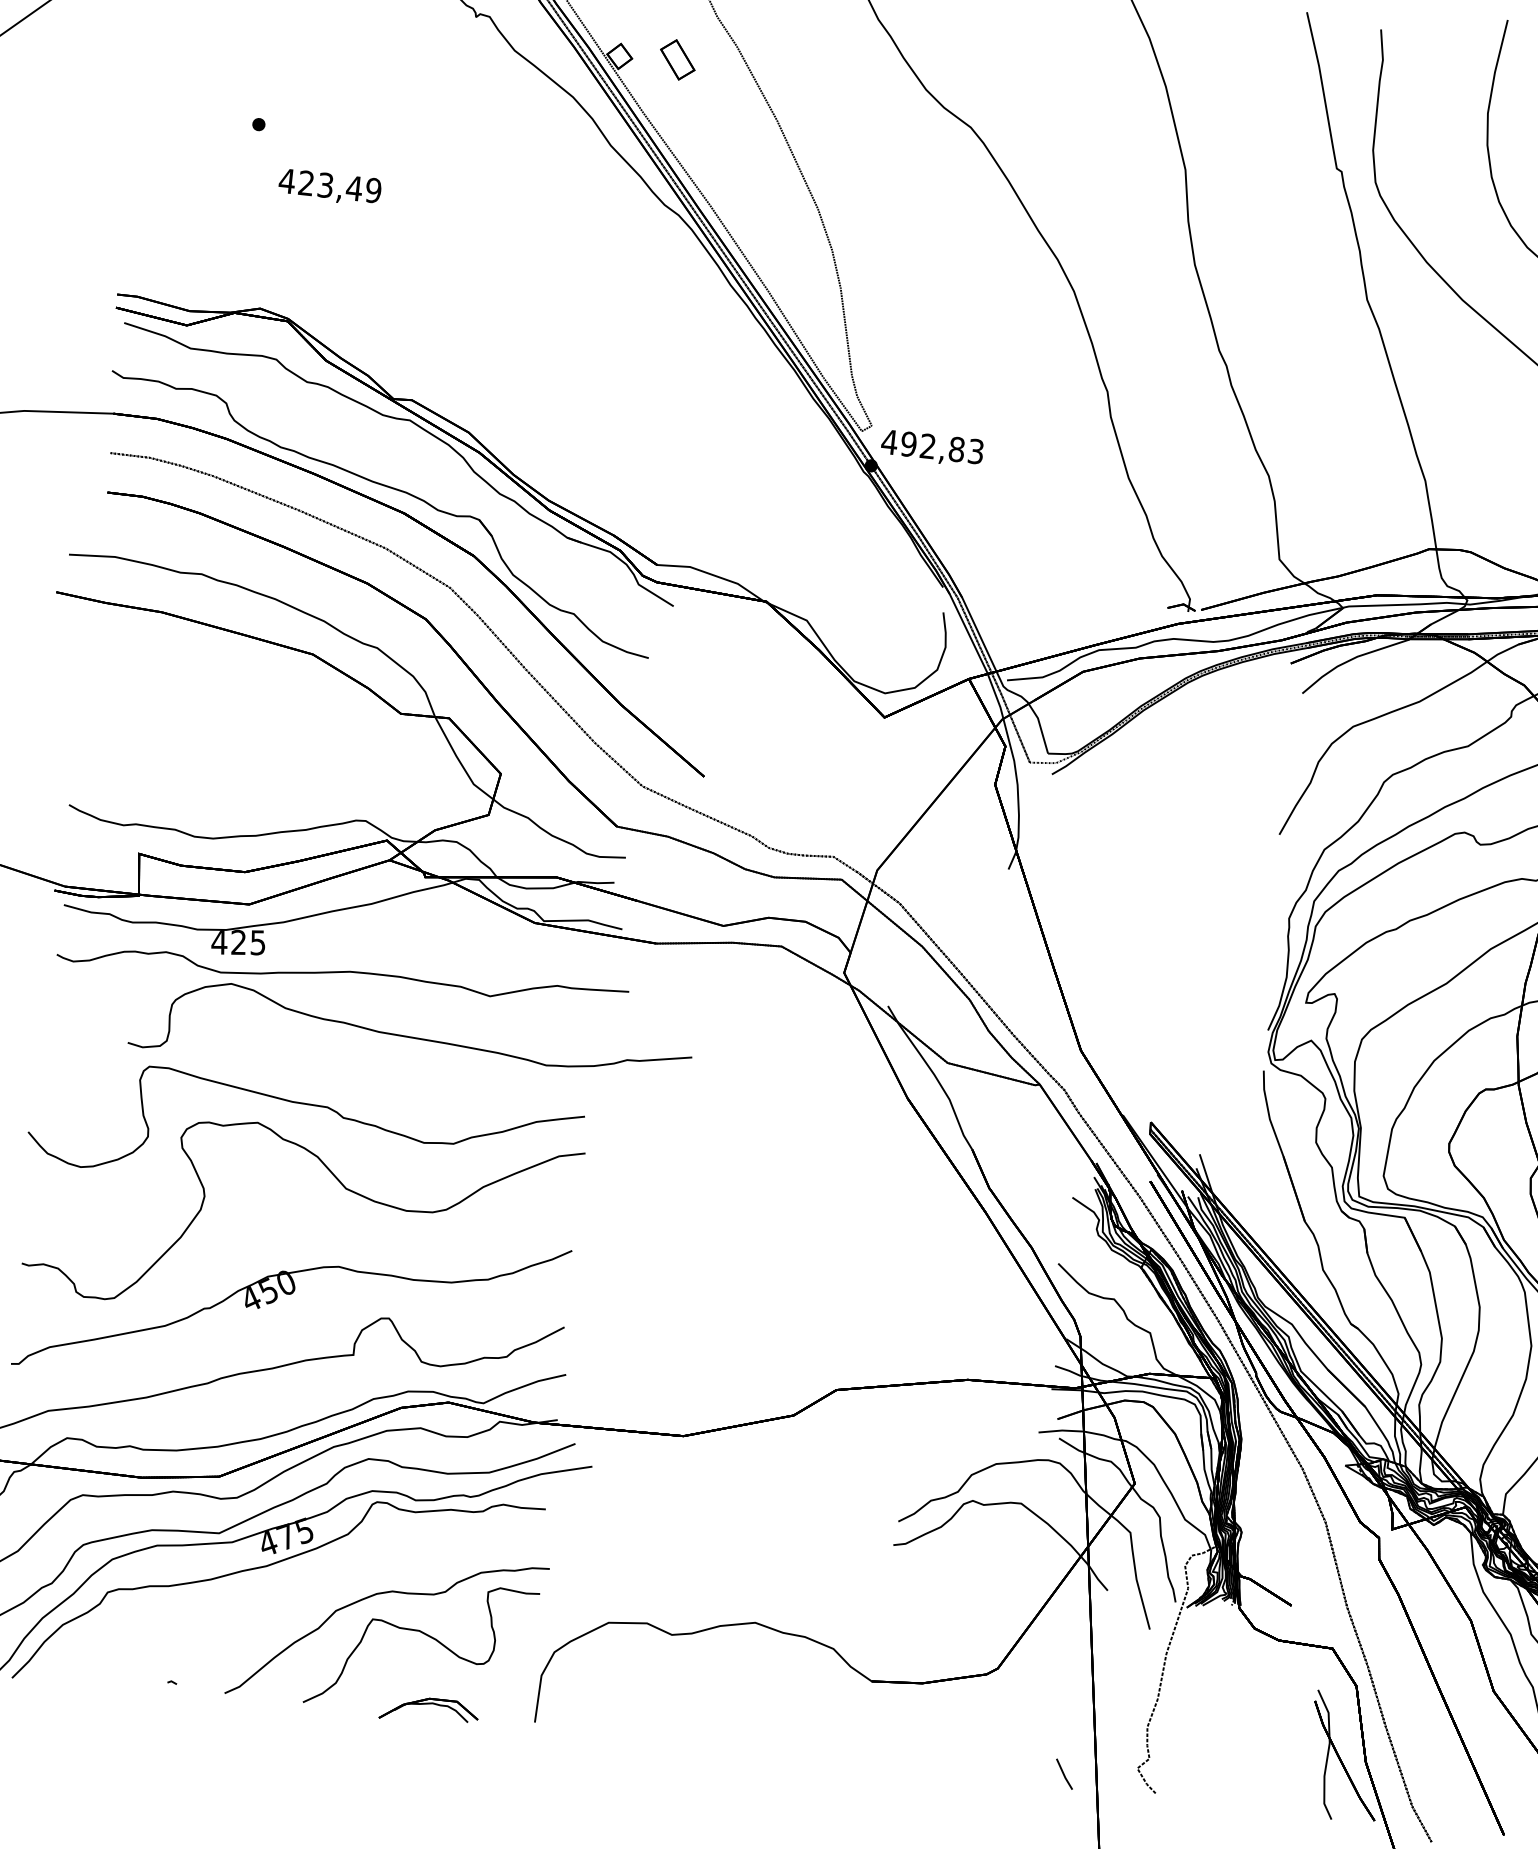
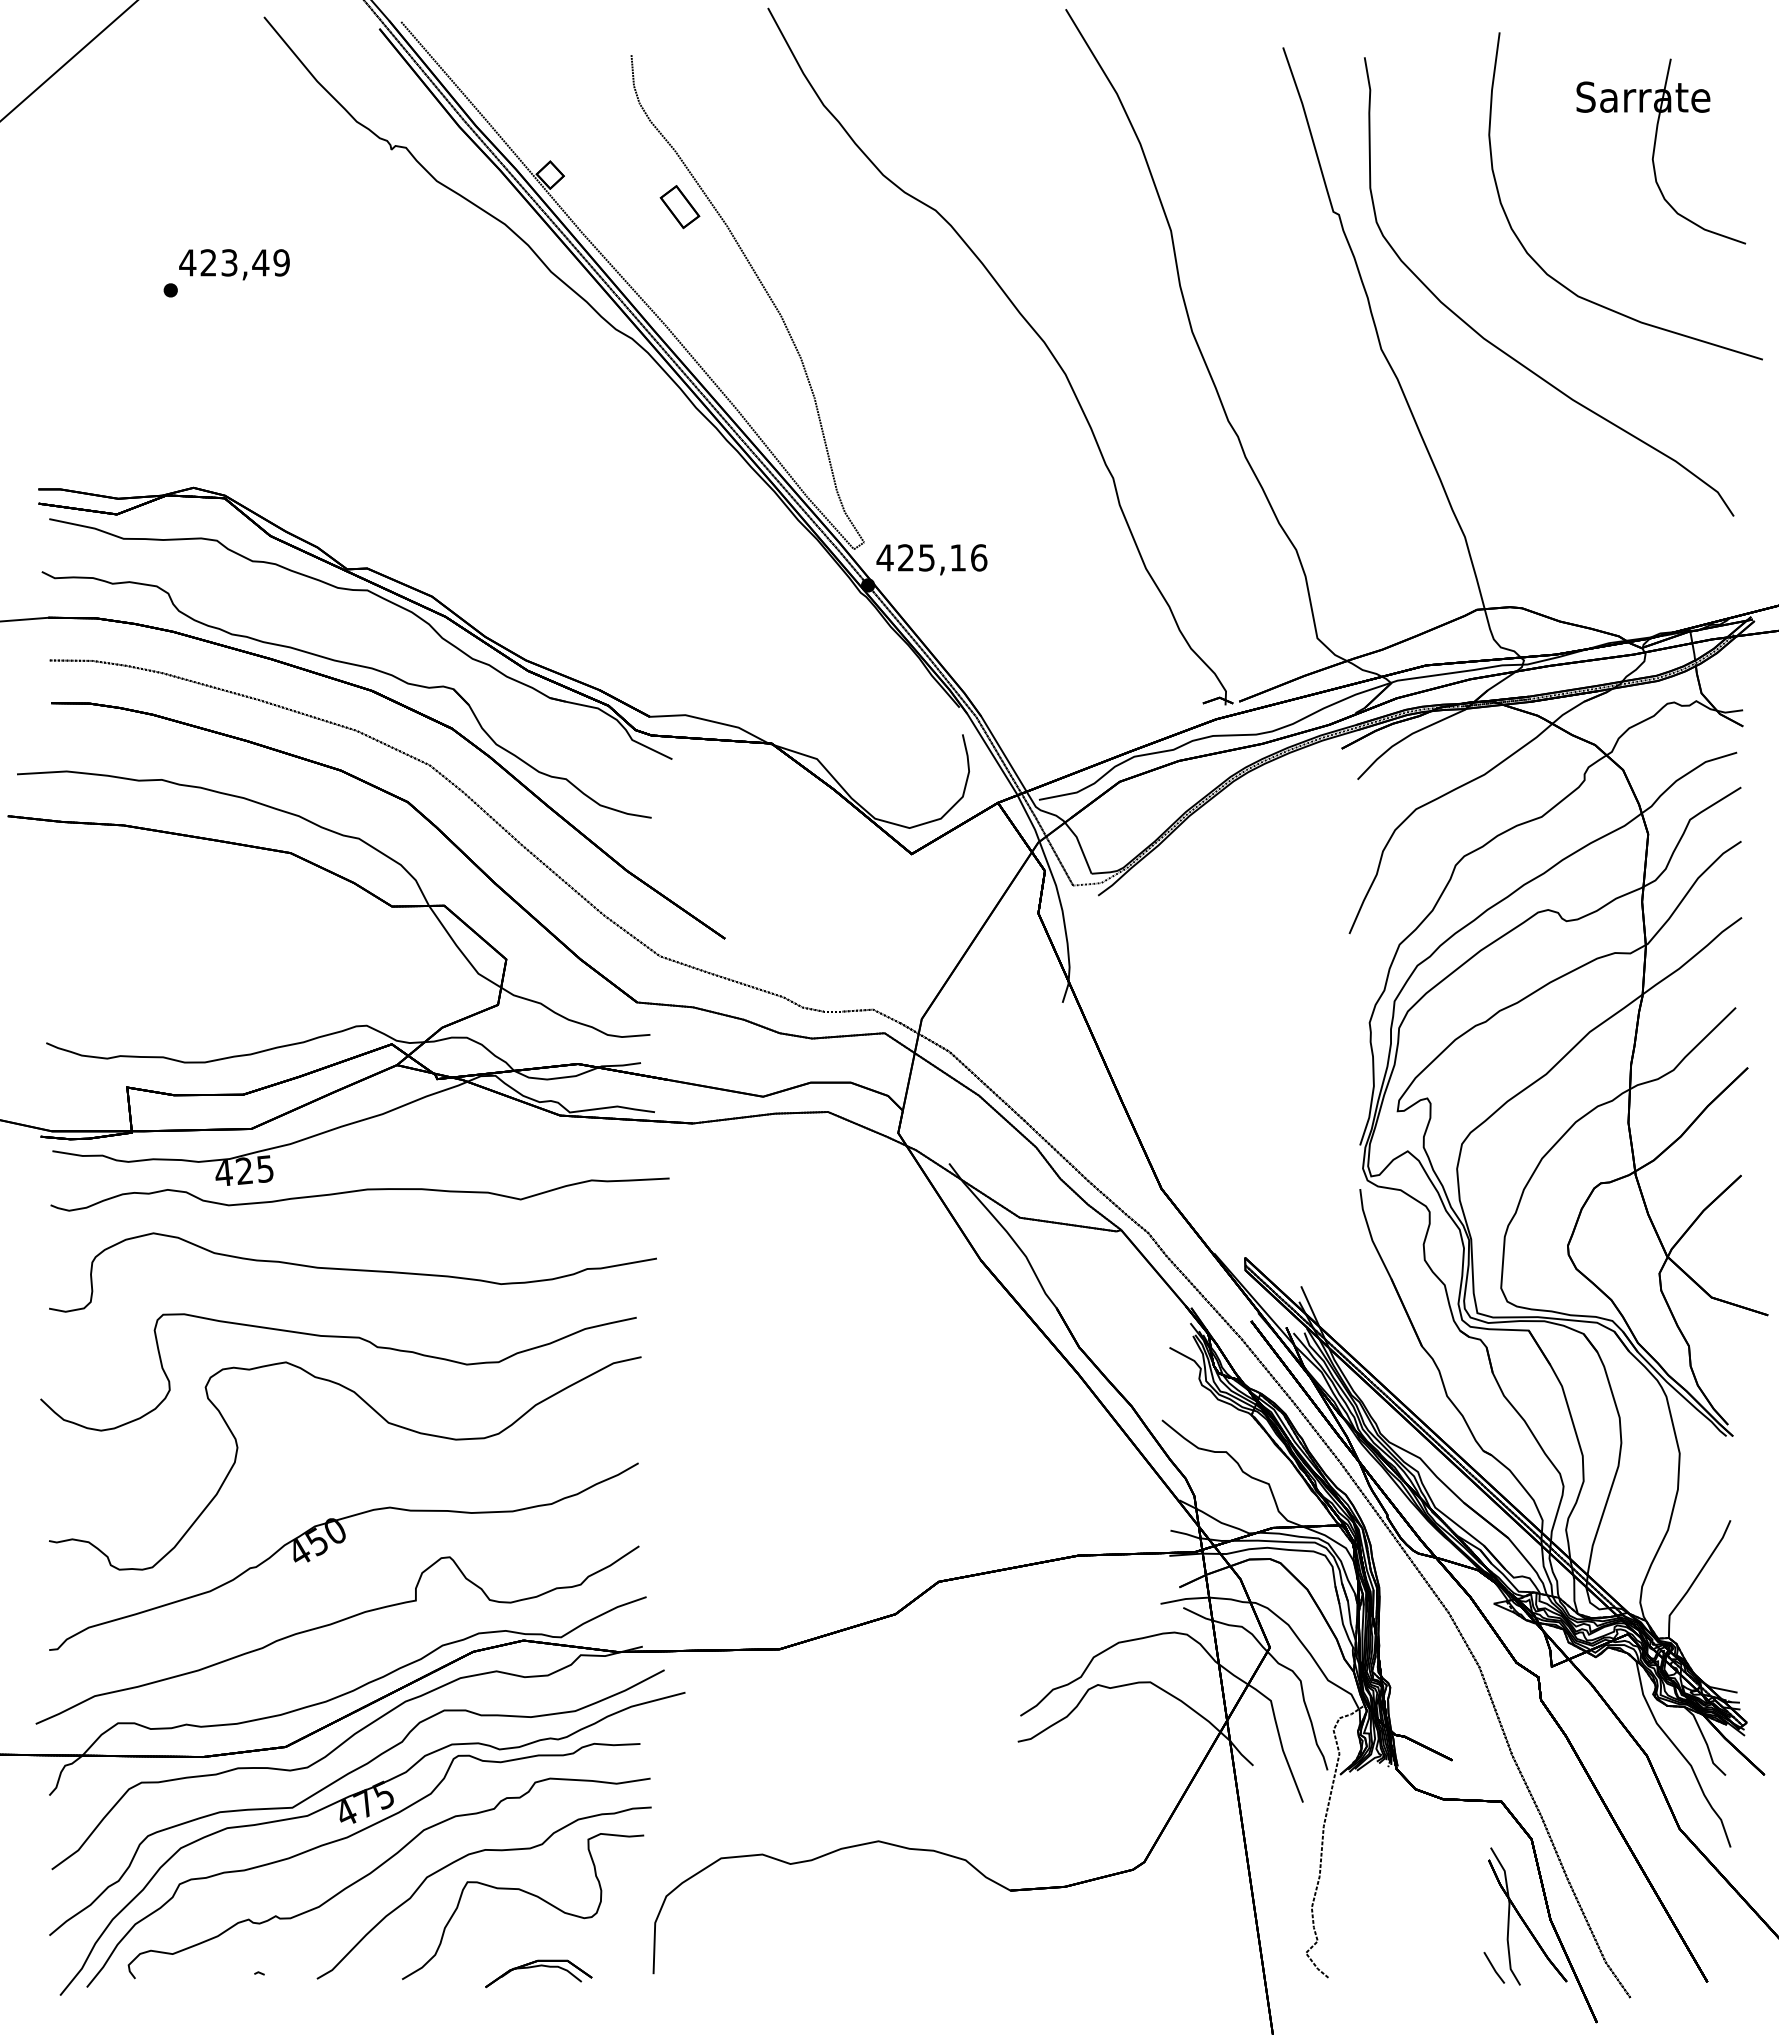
part: (677, 60) -> (679, 207), moved
text: (330, 187) -> (234, 264), moved
text: (942, 447) -> (942, 557), 492,83 -> 425,16
curve: (410, 1038) -> (352, 1270), moved
part: (295, 1596) -> (381, 1866), added
line: (1064, 1773) -> (1494, 1967), moved

